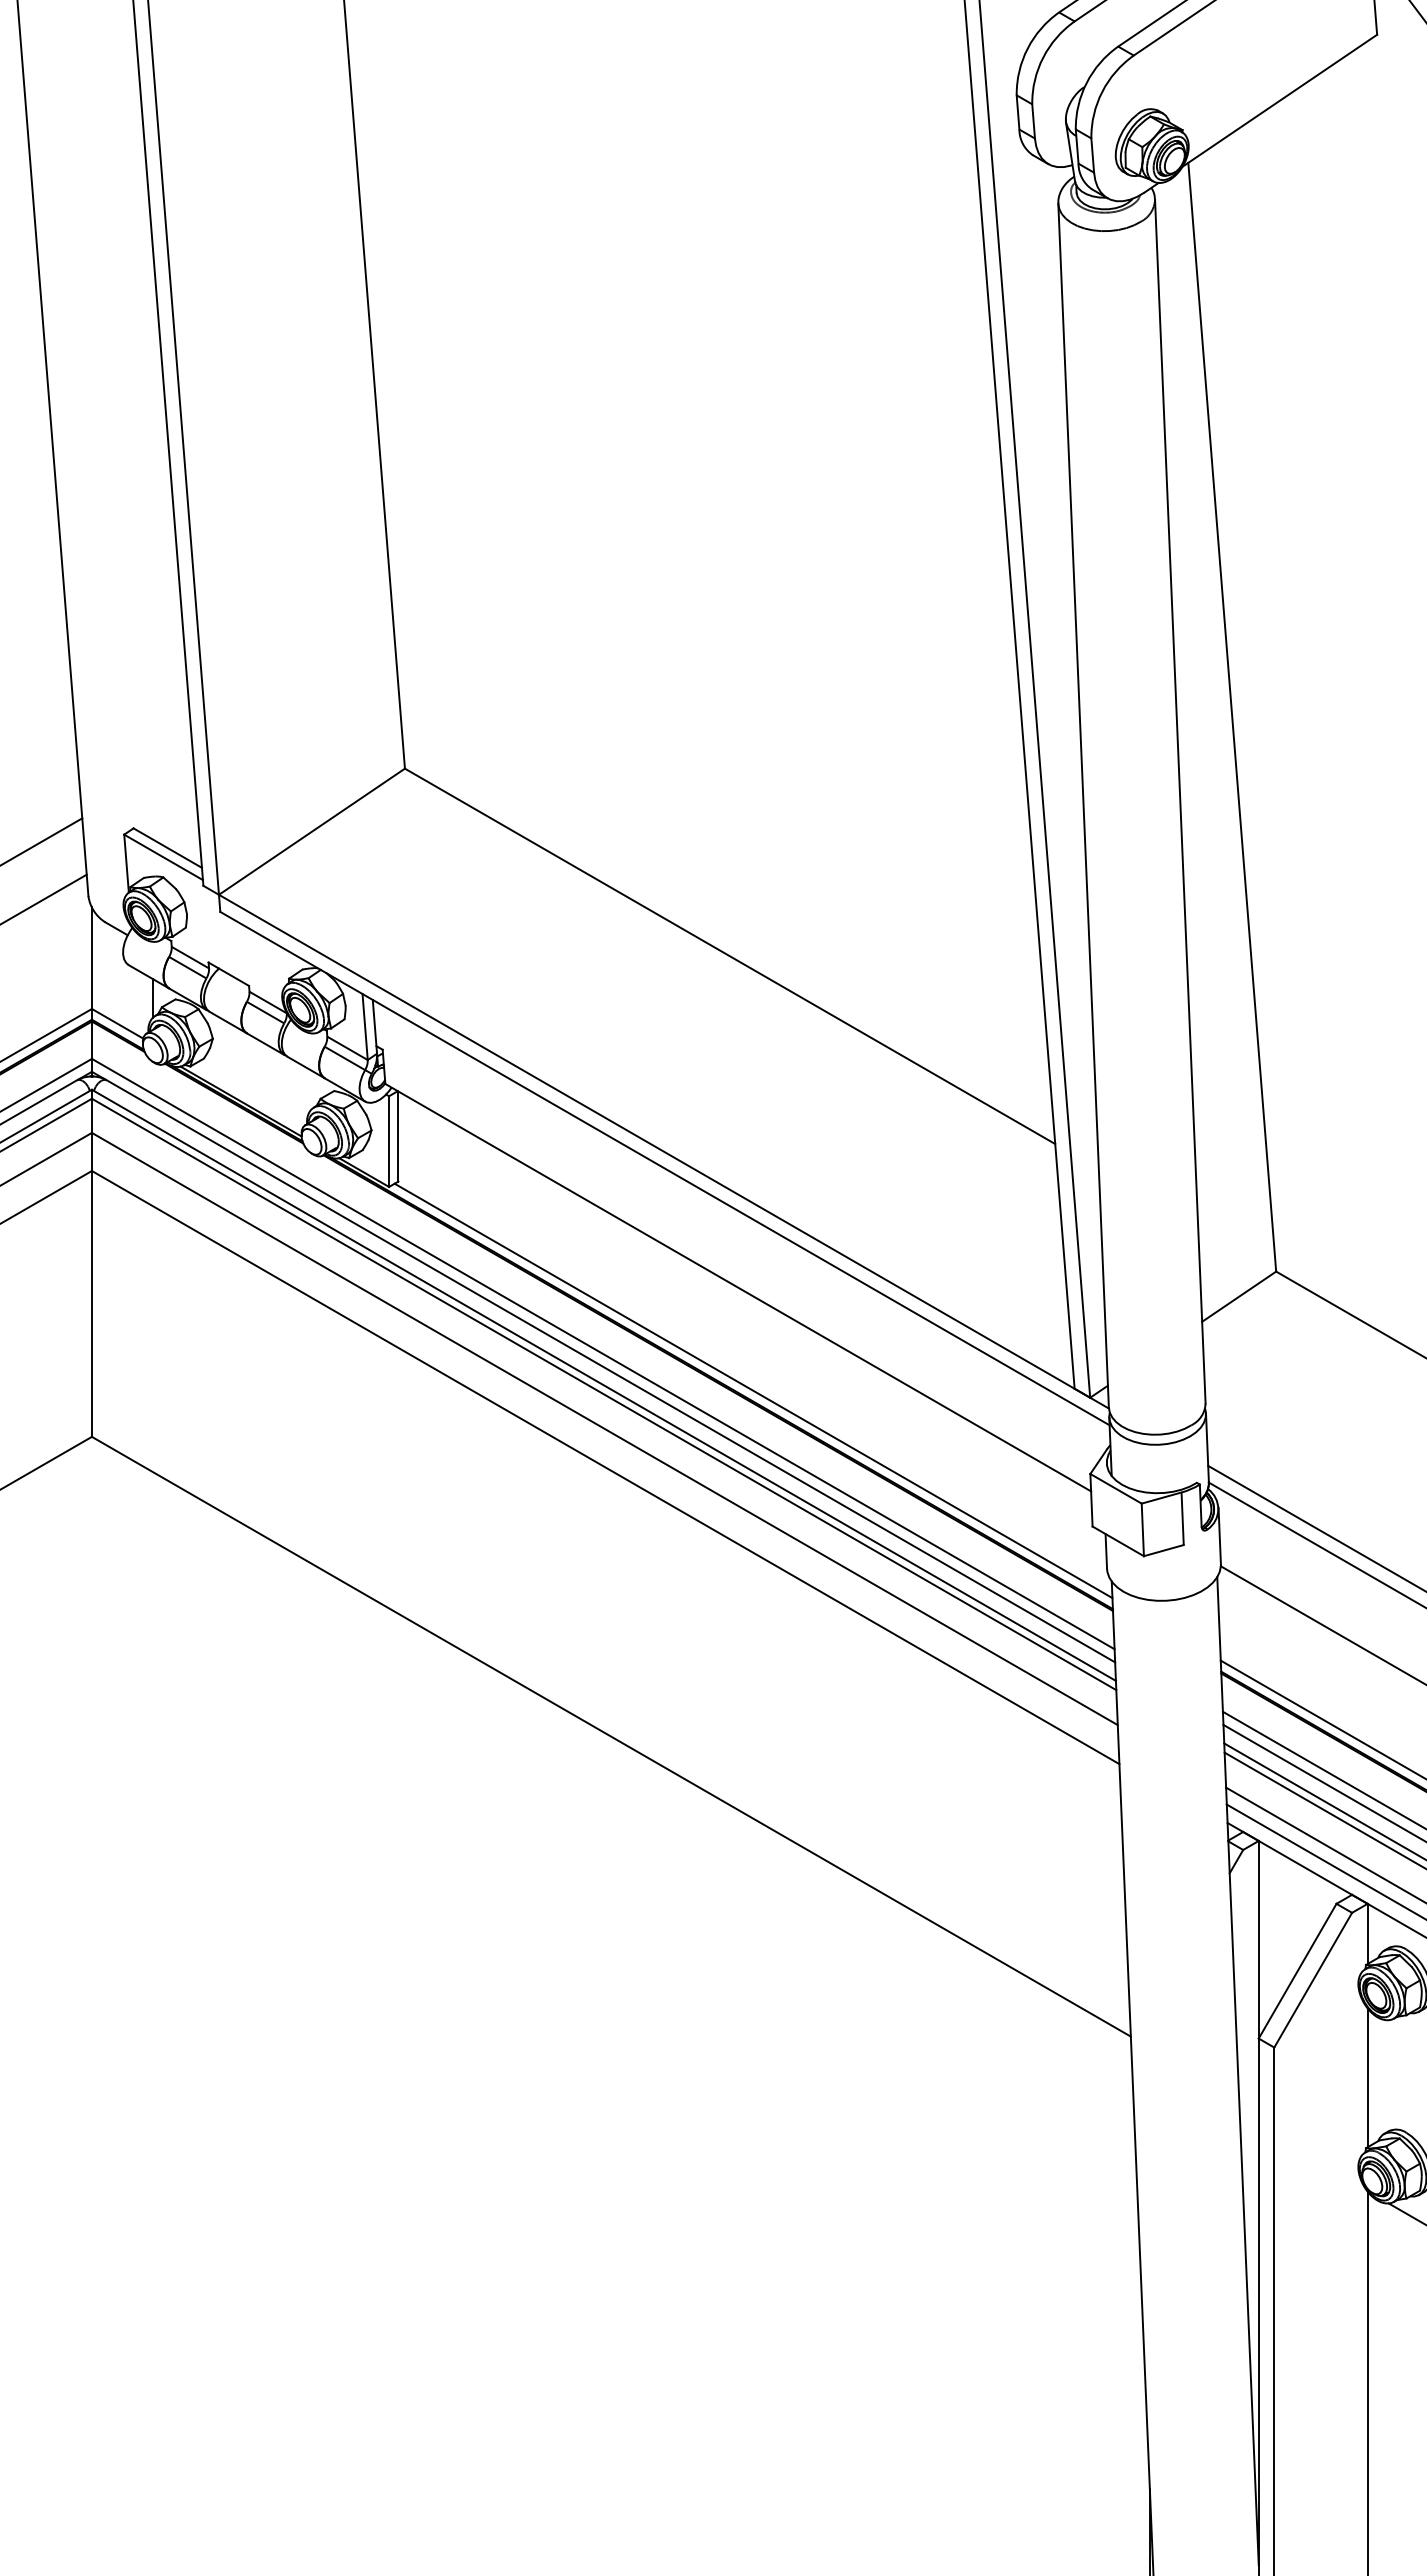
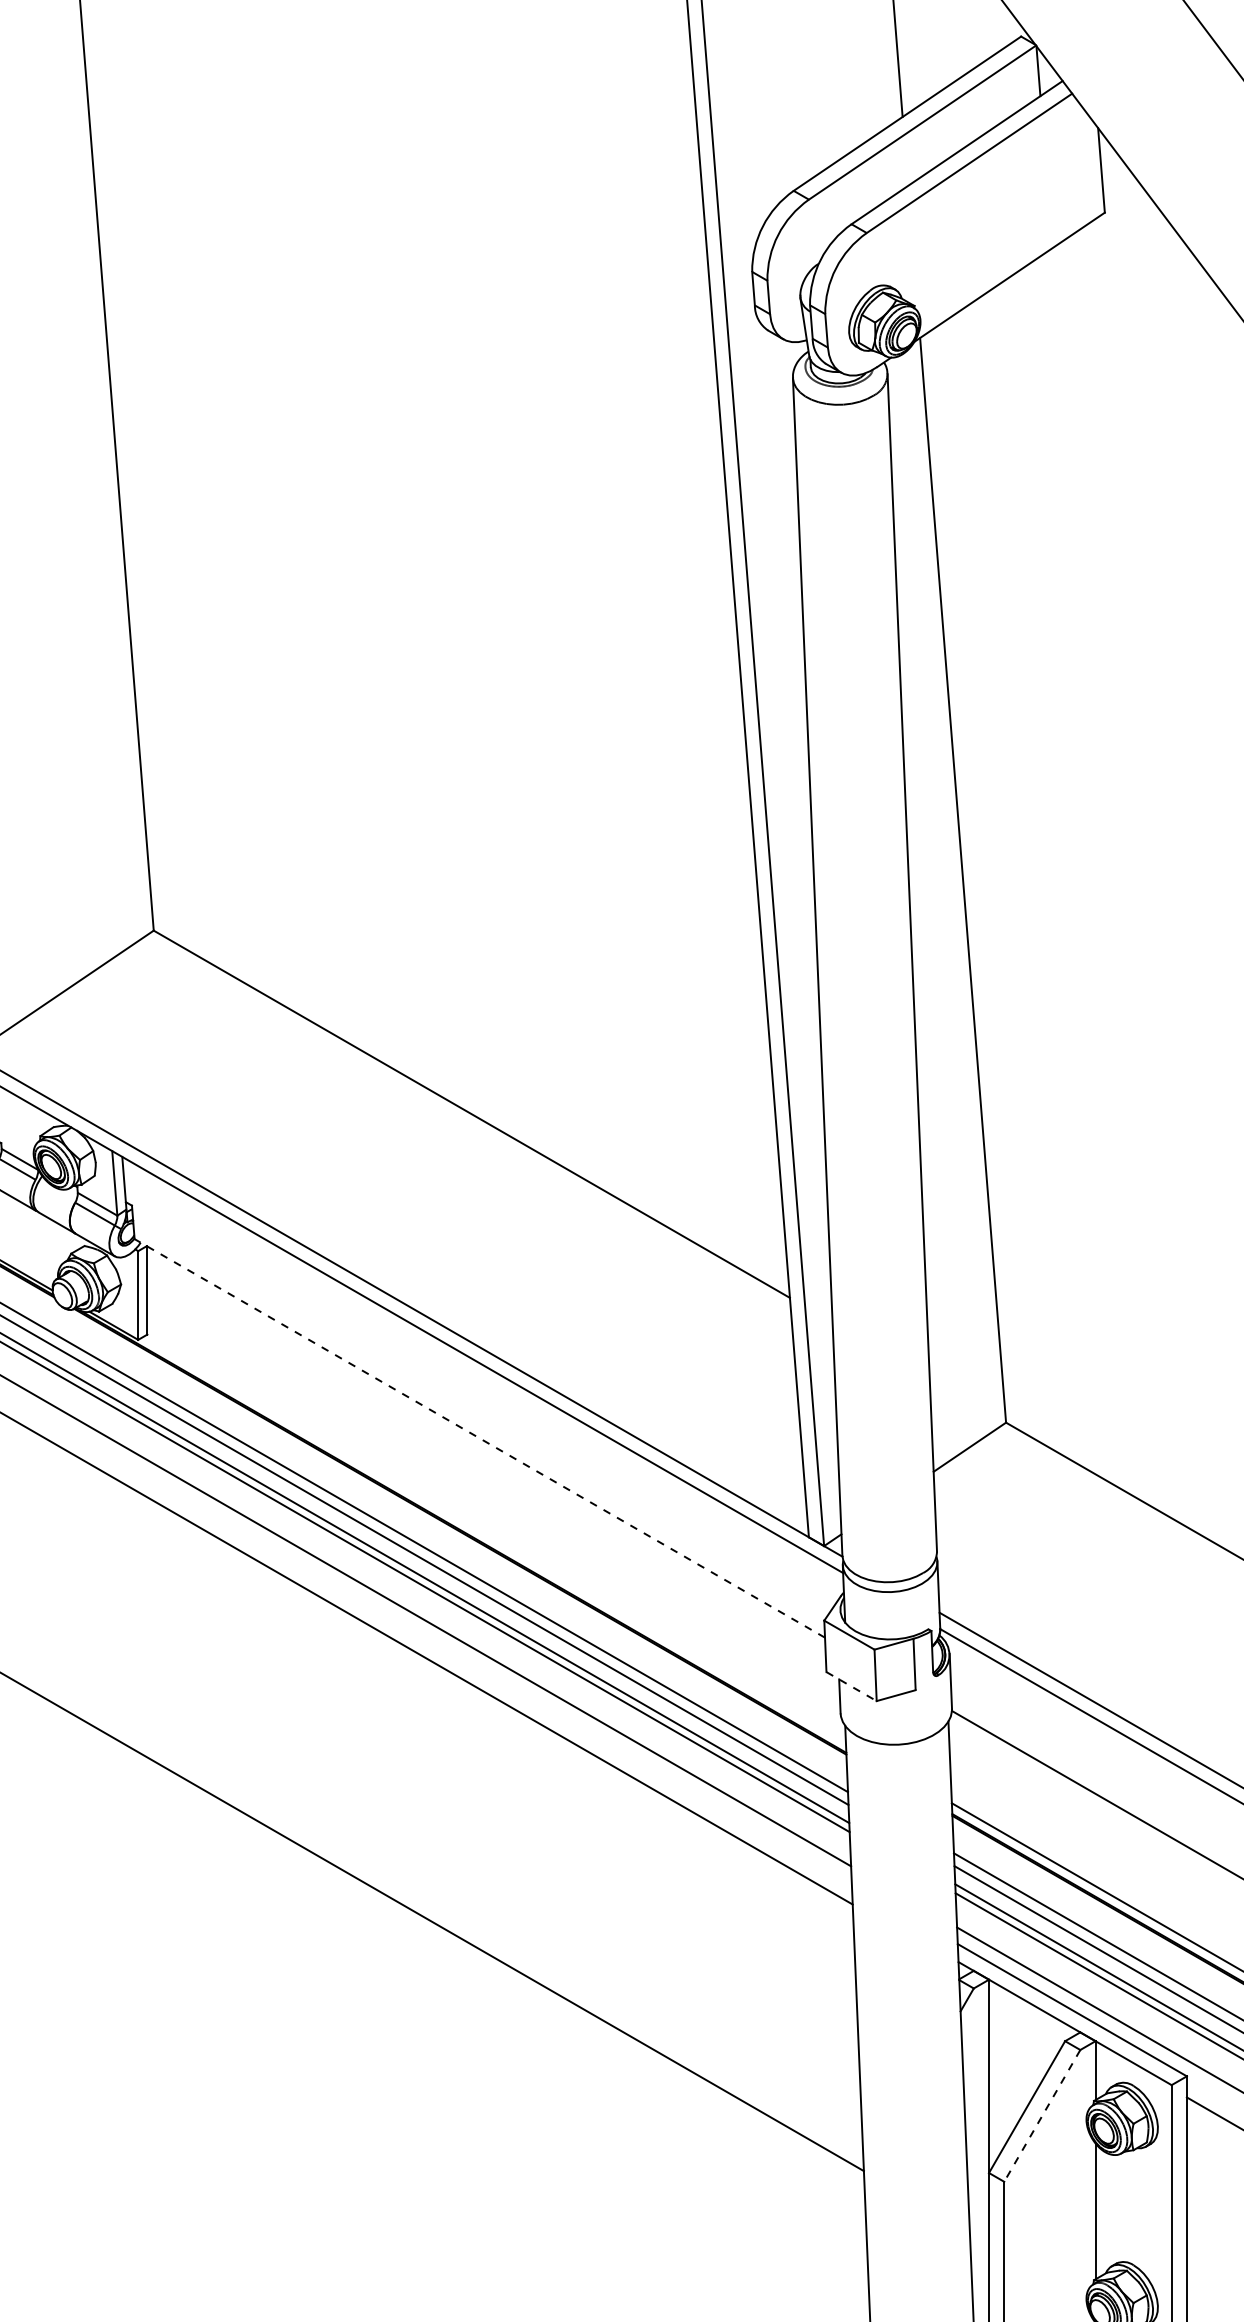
line: (737, 1287) -> (479, 1438), solid -> dashed
line: (753, 1390) -> (494, 1538), removed
line: (1118, 1541) -> (851, 1686), solid -> dashed
line: (1313, 1980) -> (1042, 2116), solid -> dashed

